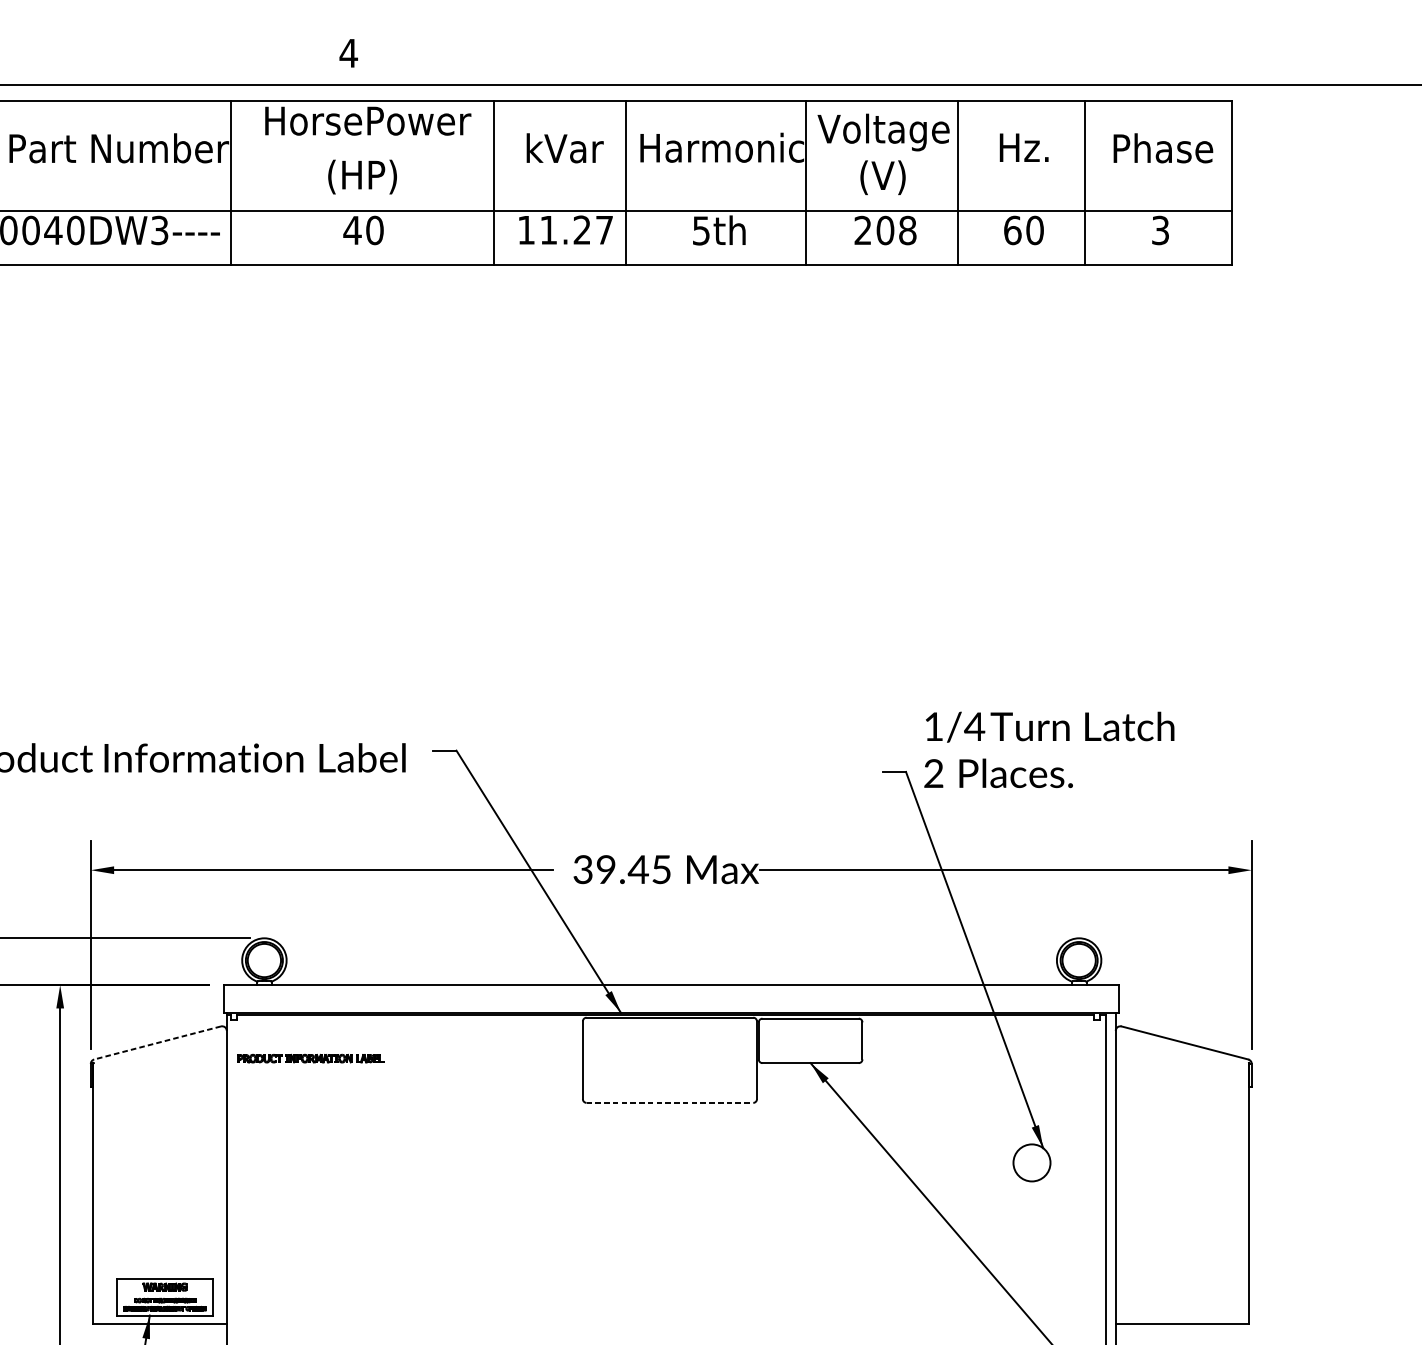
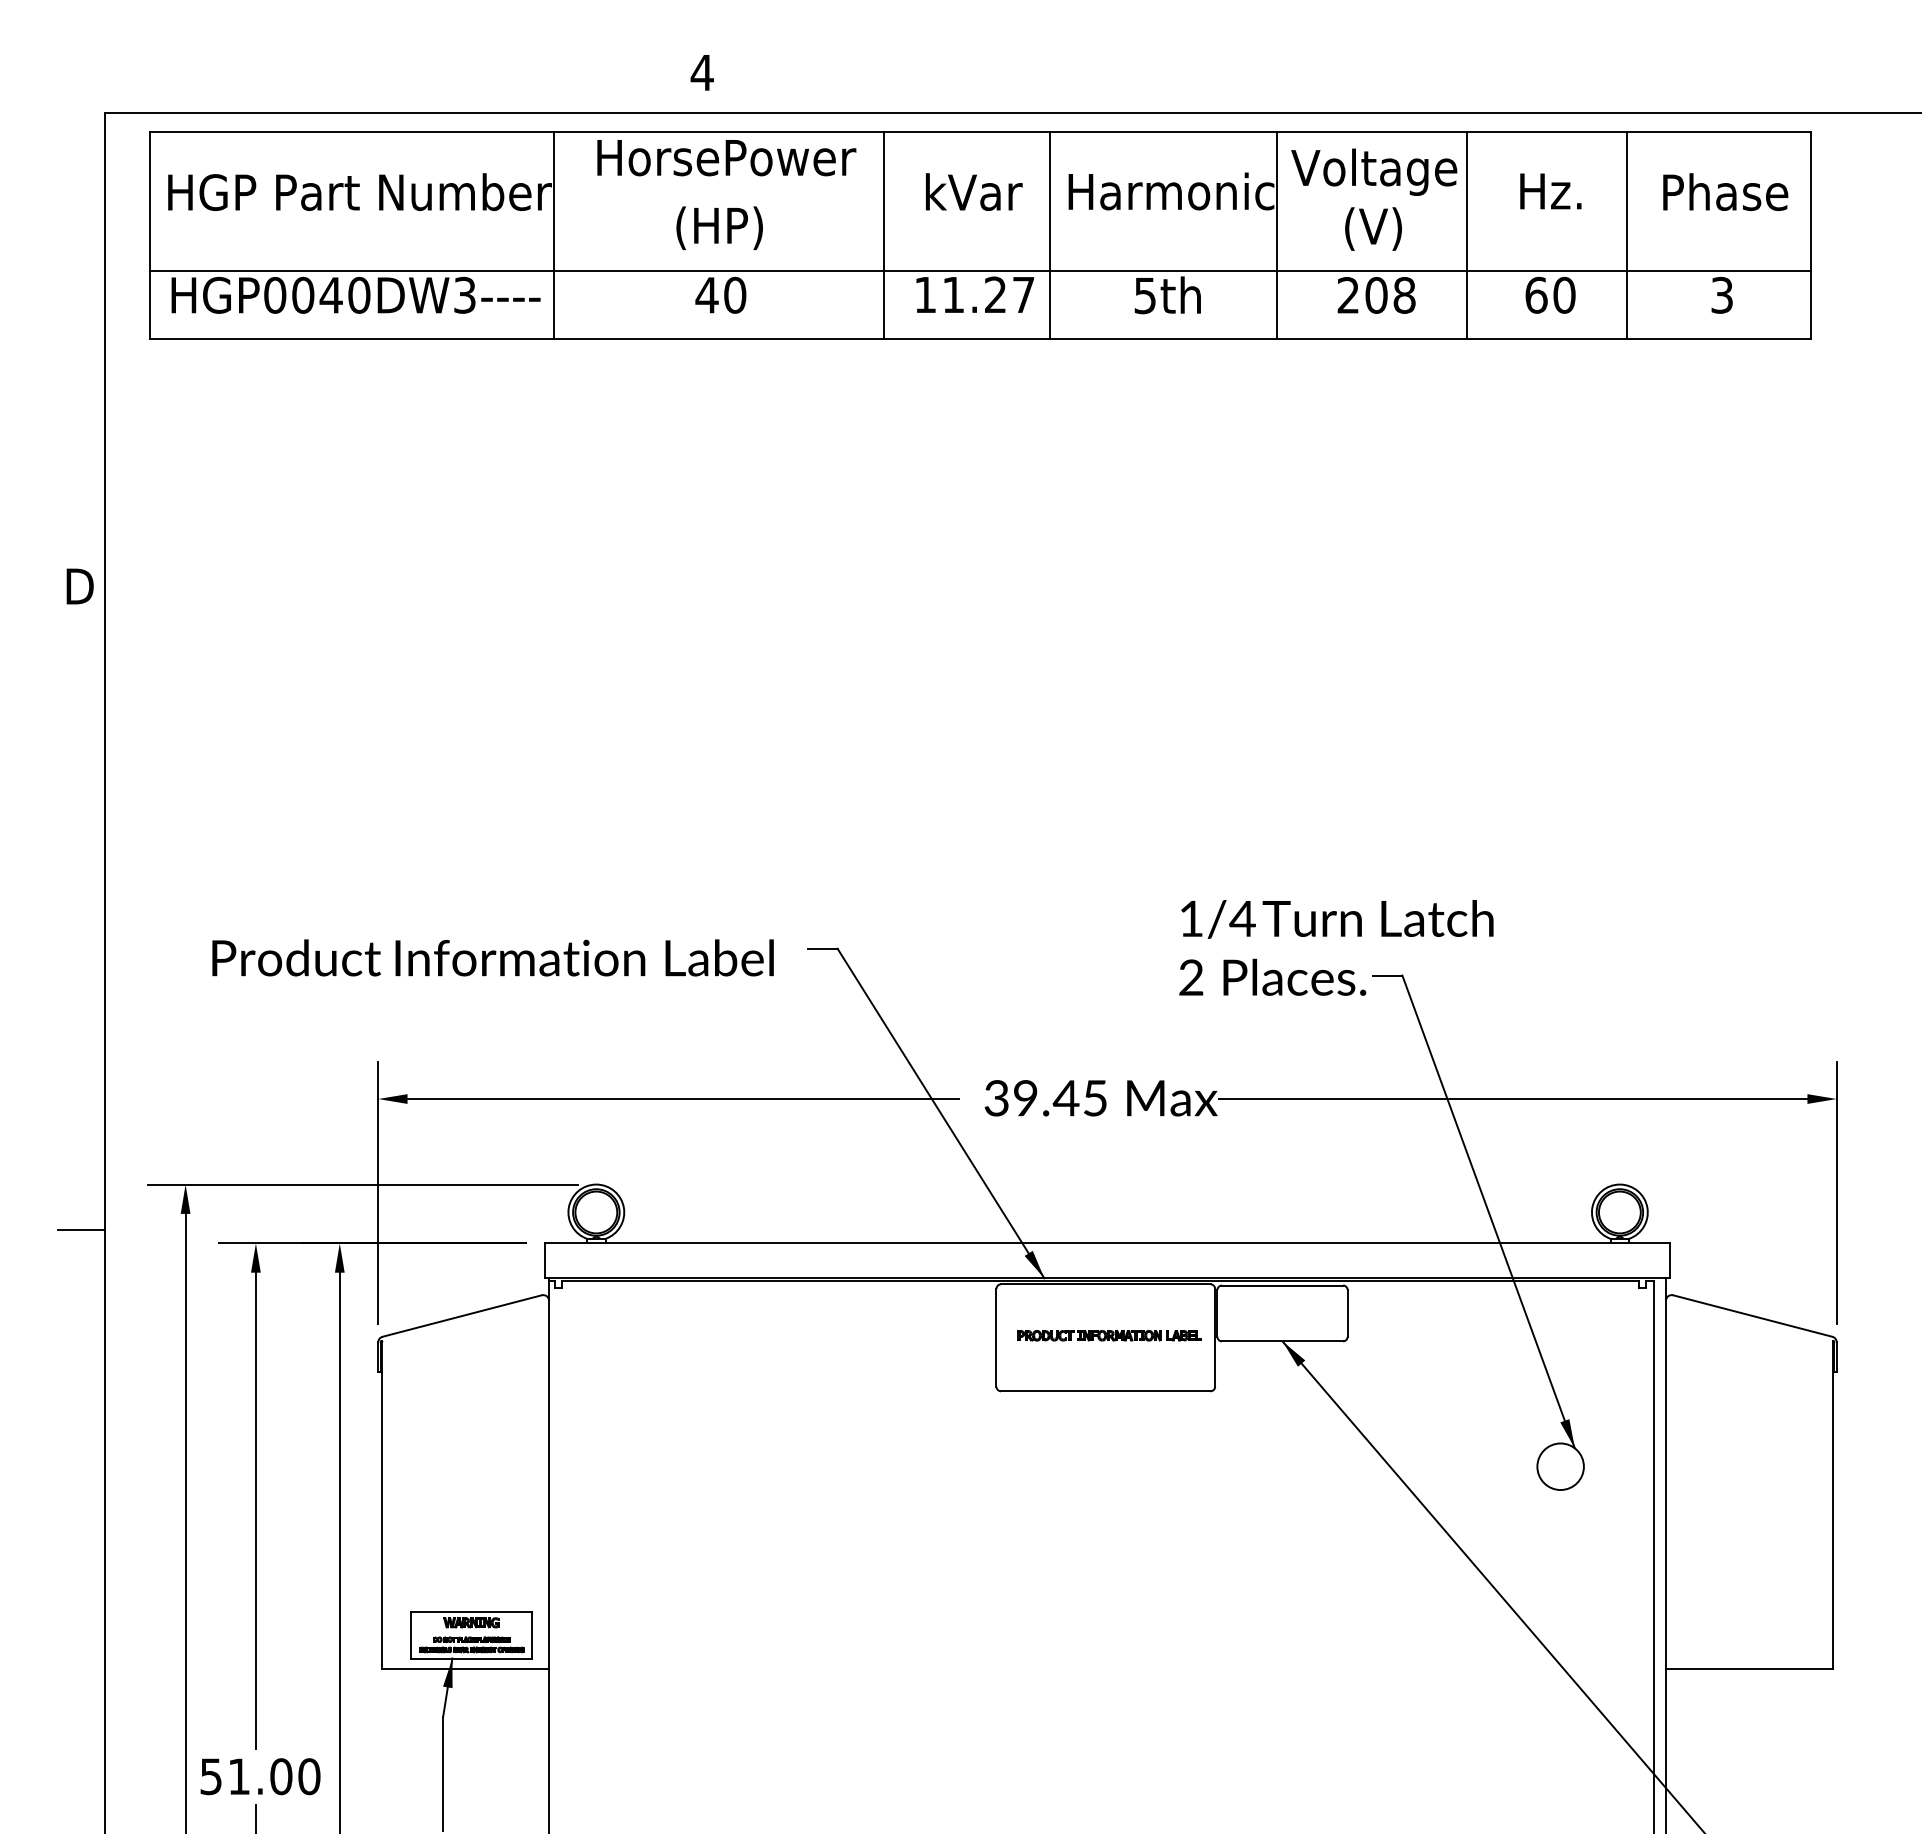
text: (1049, 749) -> (1336, 947), moved
line: (157, 1043) -> (461, 1316), dashed -> solid
part: (310, 1058) -> (1109, 1335), moved
line: (669, 1103) -> (1105, 1391), dashed -> solid

